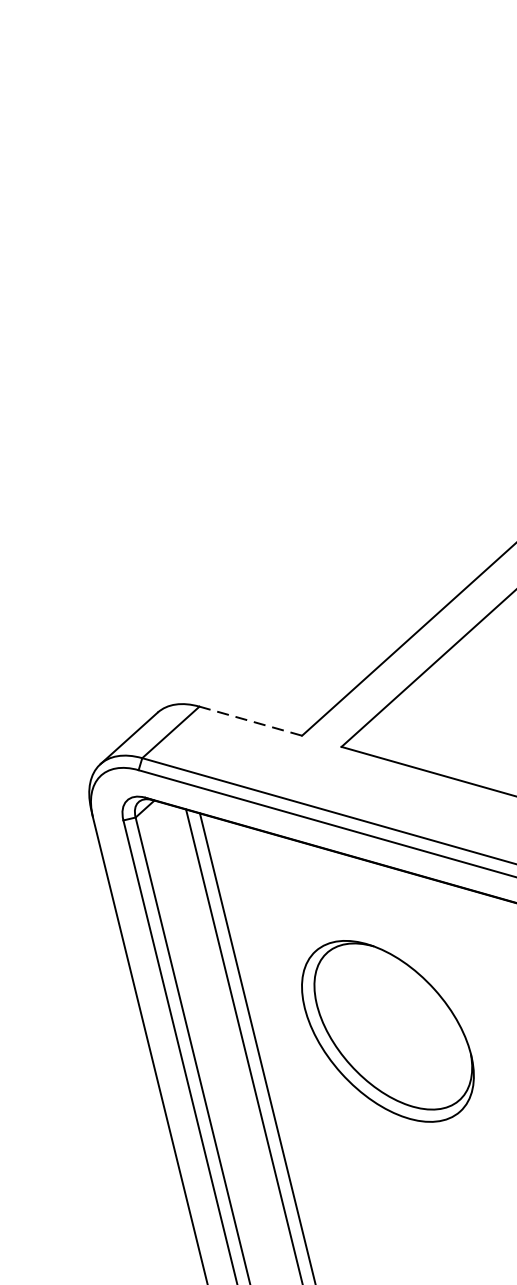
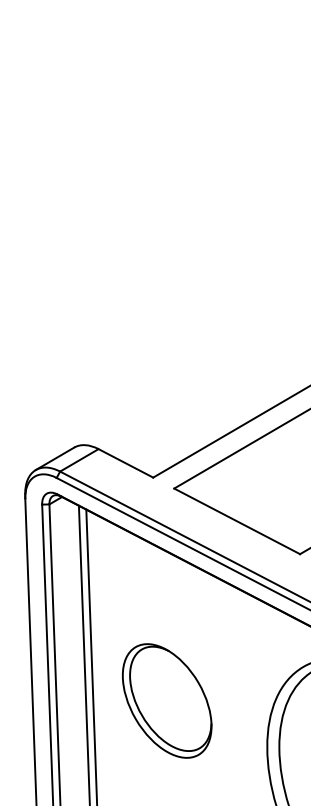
line: (250, 721) -> (125, 463), dashed -> solid
part: (388, 1030) -> (167, 700), moved

